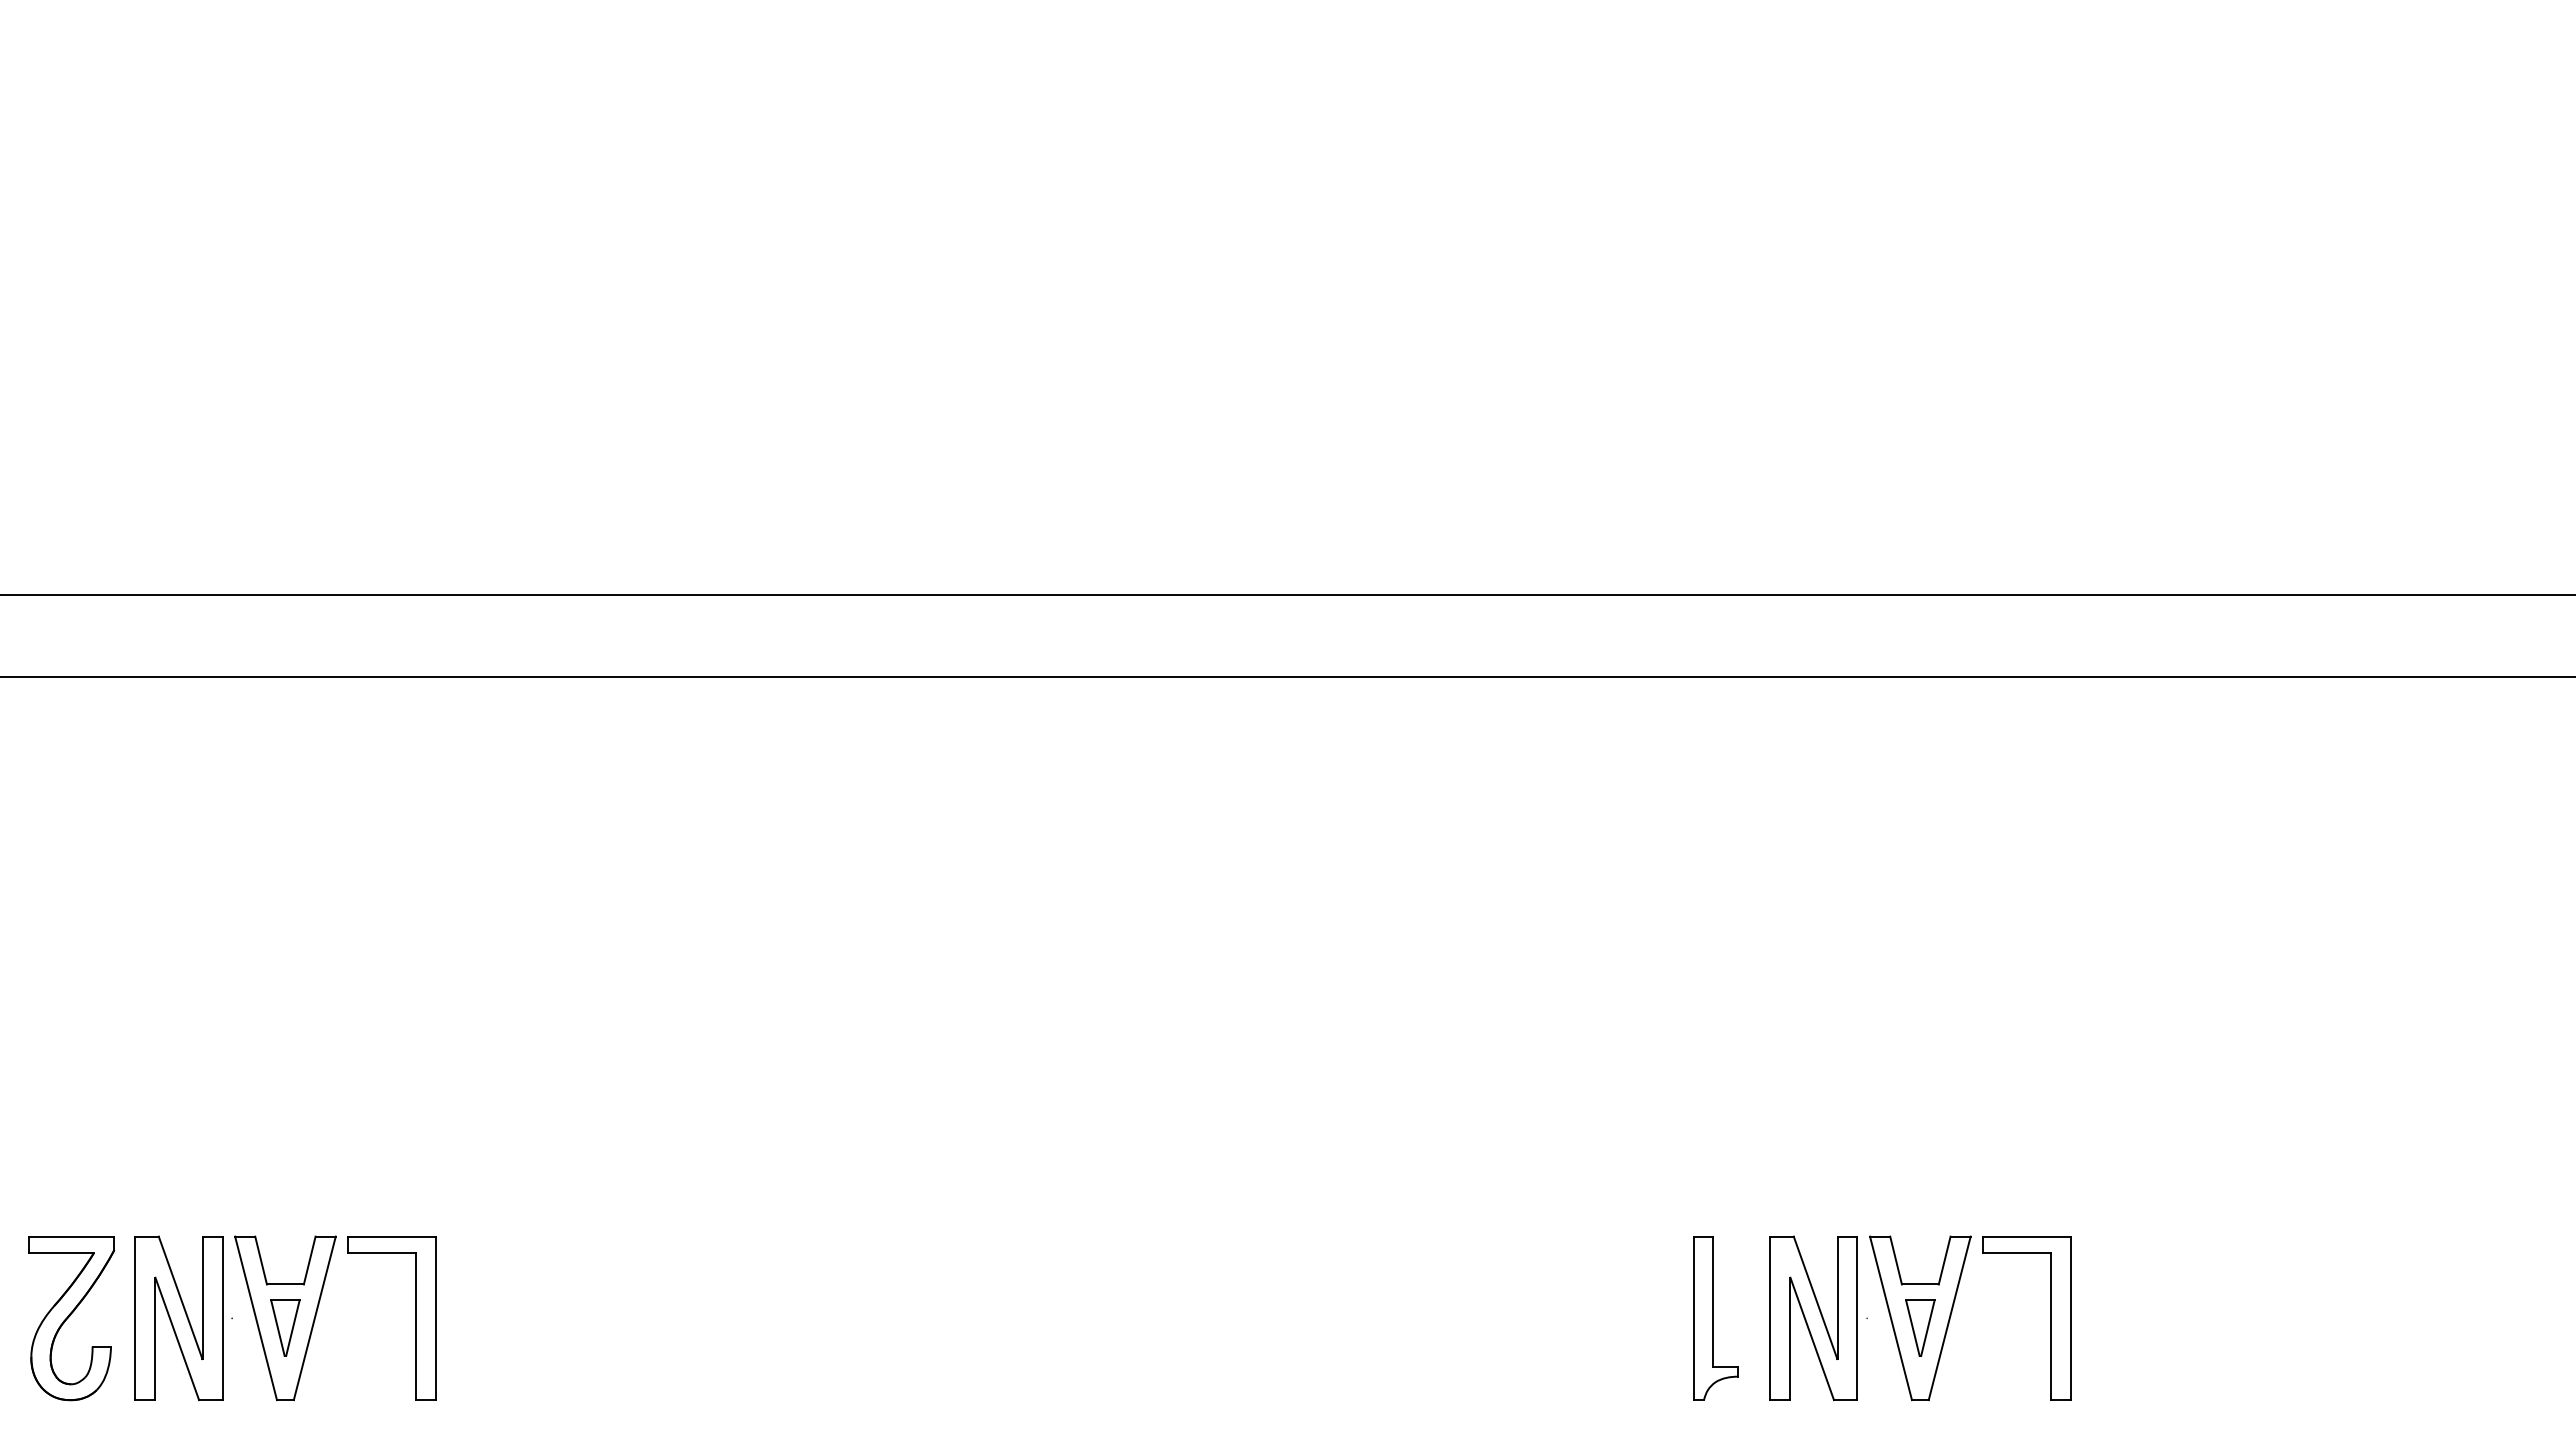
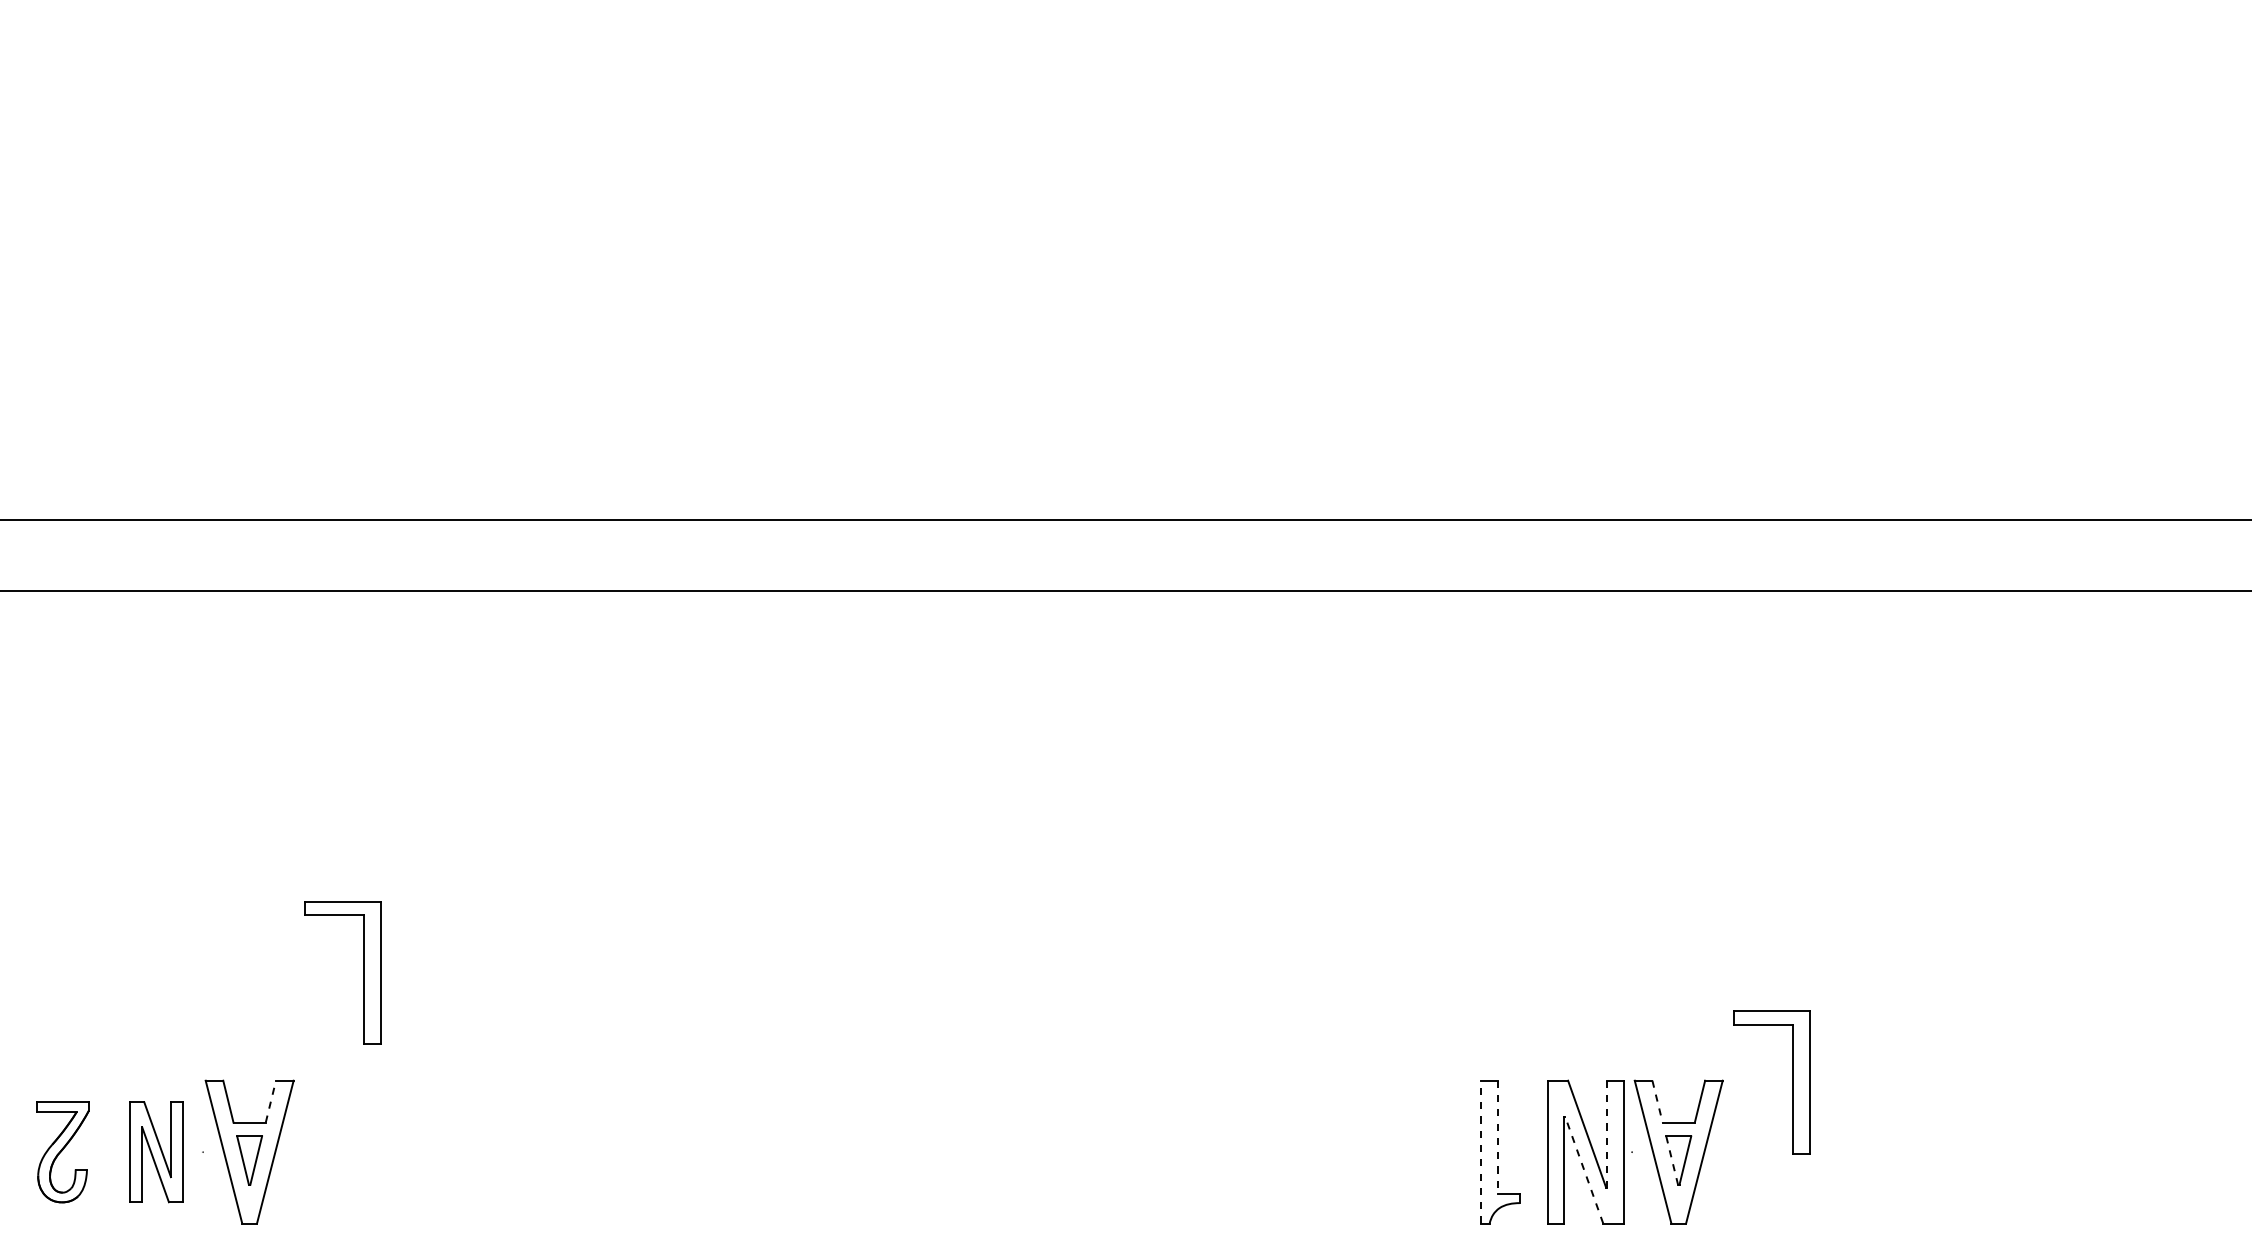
line: (309, 1260) -> (270, 1101), solid -> dashed
line: (1896, 1260) -> (1657, 1101), solid -> dashed
line: (1838, 1297) -> (1607, 1133), solid -> dashed
line: (1713, 1301) -> (1497, 1137), solid -> dashed
part: (71, 1318) -> (62, 1152), size x0.7
part: (178, 1318) -> (156, 1152), size x0.7
part: (415, 1318) -> (363, 973), moved
line: (1693, 1318) -> (1480, 1152), solid -> dashed
part: (2050, 1318) -> (1792, 1082), moved
line: (1912, 1328) -> (1671, 1161), solid -> dashed
line: (1812, 1338) -> (1584, 1169), solid -> dashed

